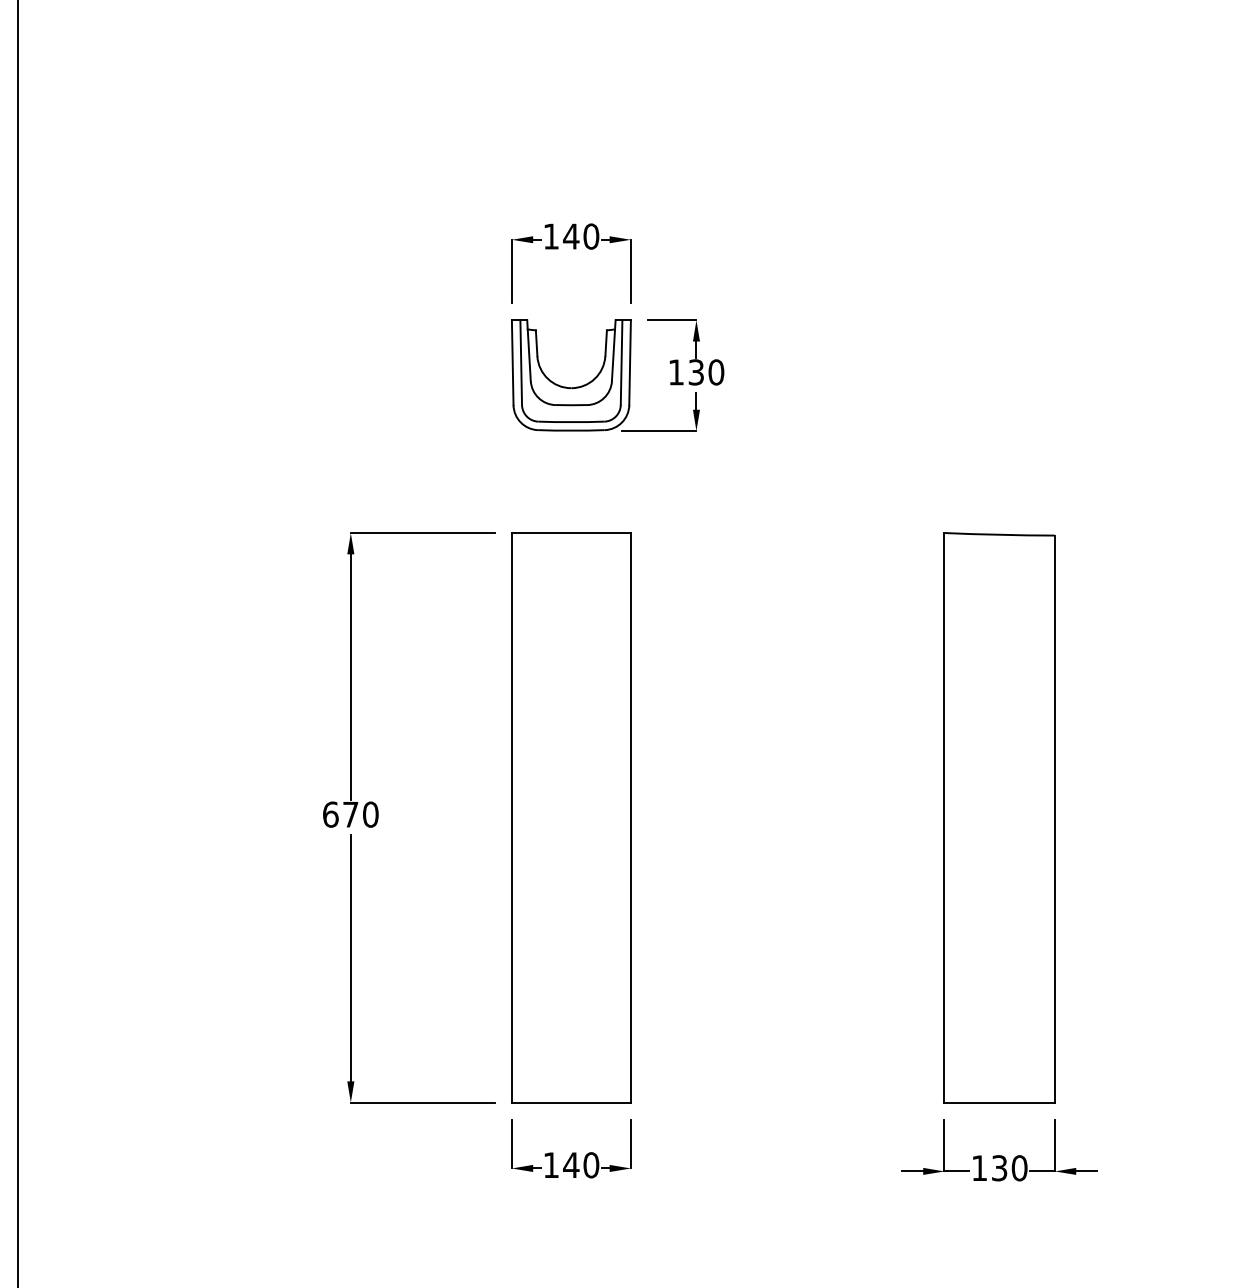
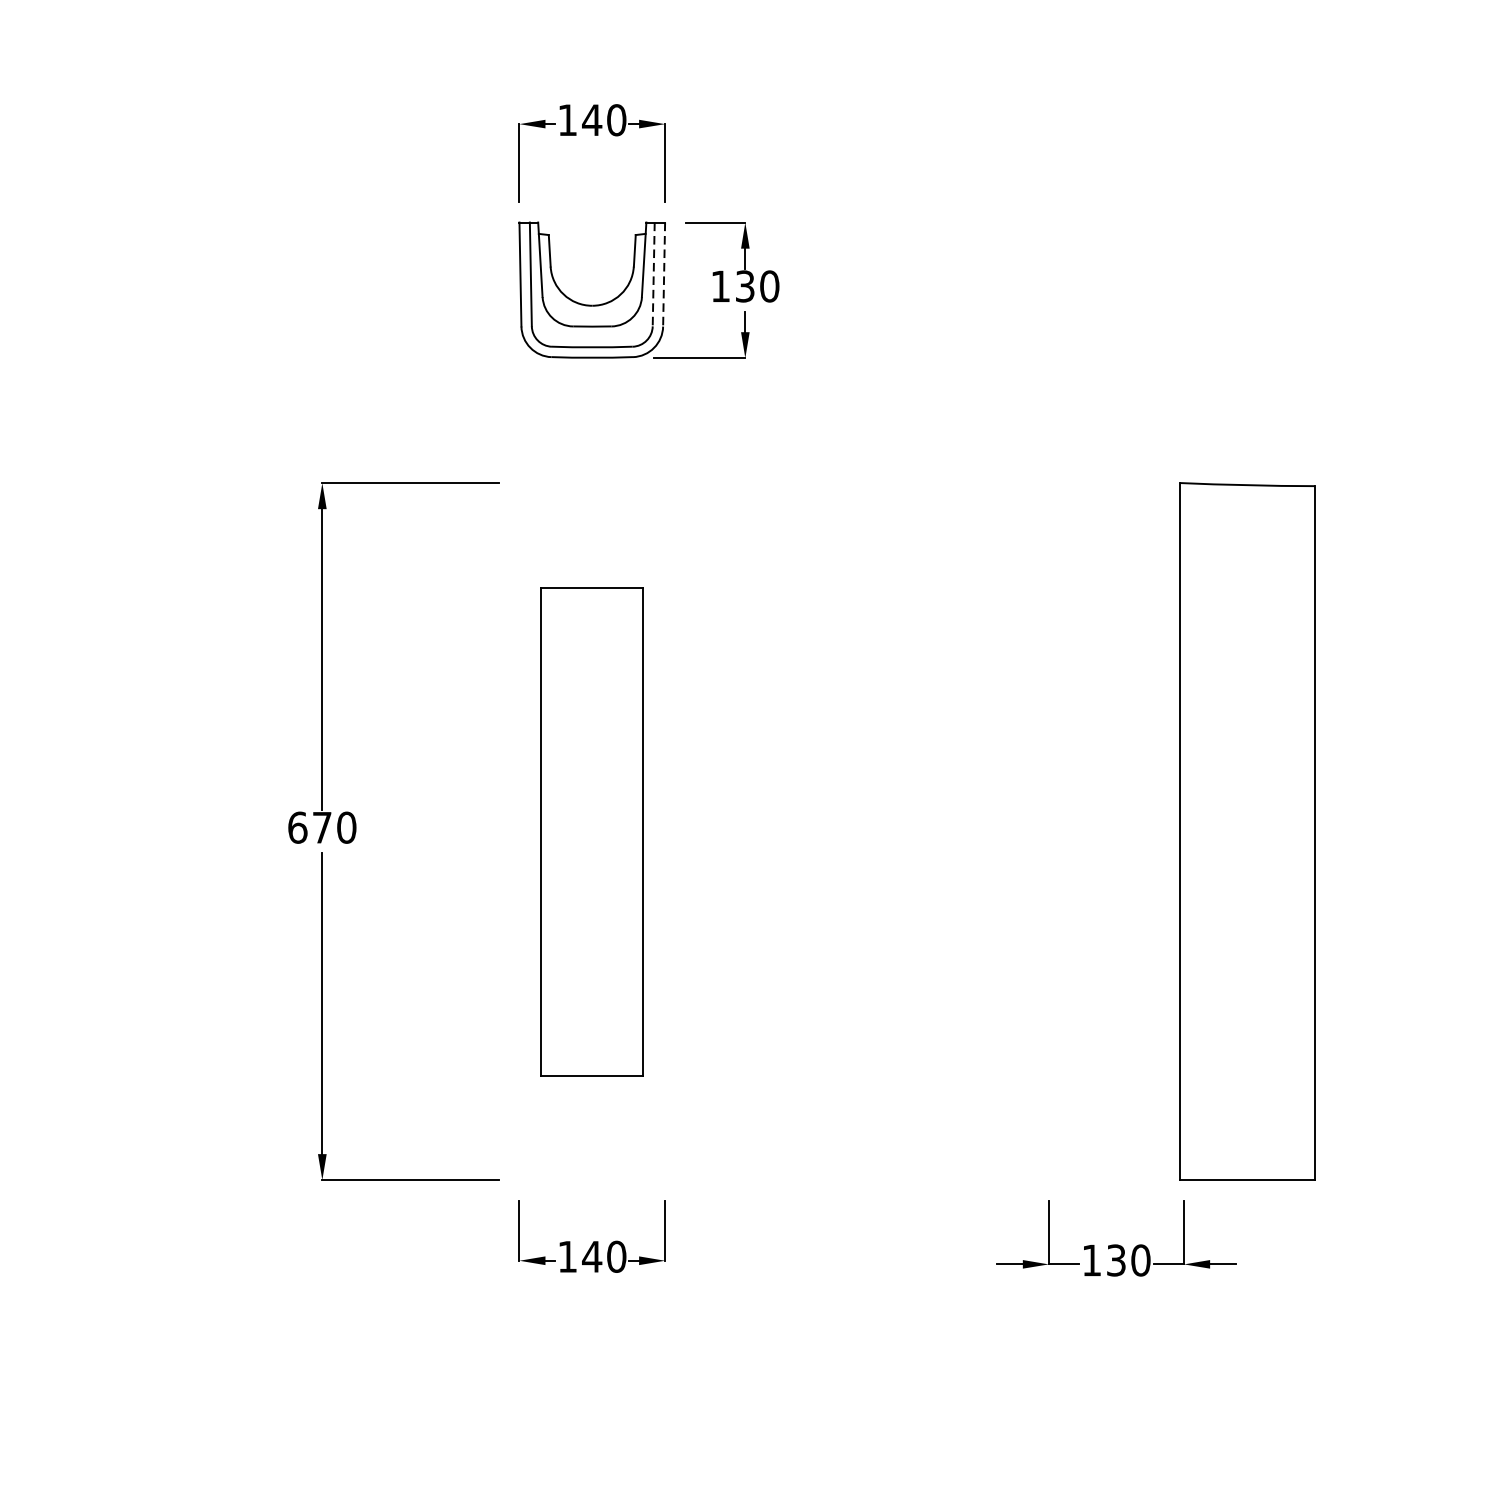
line: (621, 363) -> (653, 275), solid -> dashed
line: (630, 363) -> (664, 275), solid -> dashed
part: (571, 817) -> (592, 831), size x0.7
part: (999, 817) -> (1247, 831), moved

